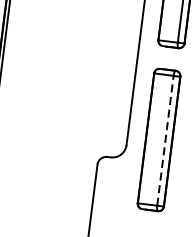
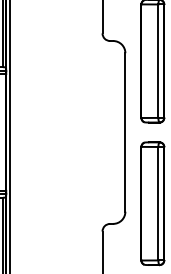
line: (165, 140) -> (158, 203), dashed -> solid

